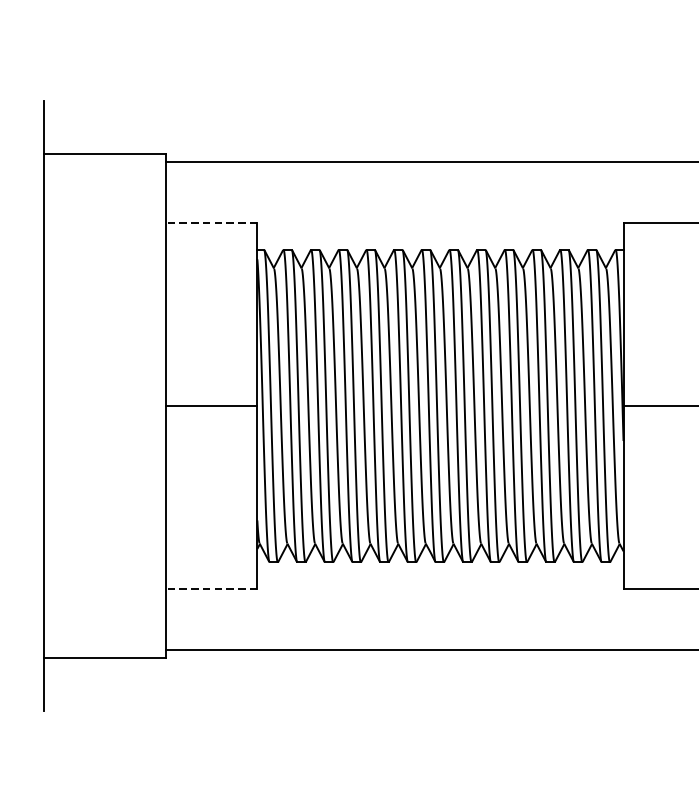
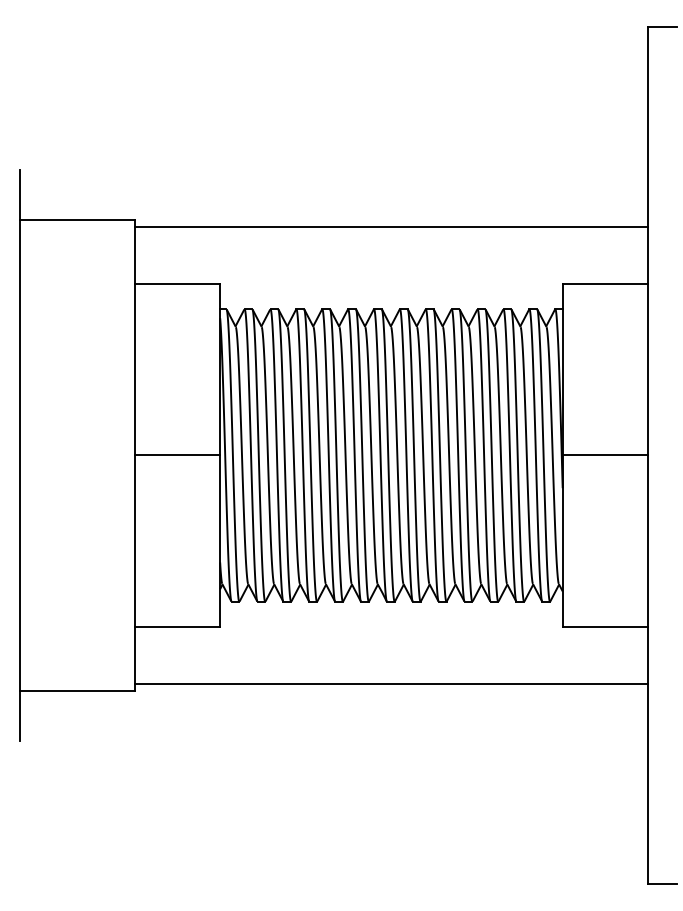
line: (211, 223) -> (177, 284), dashed -> solid
line: (211, 588) -> (177, 626), dashed -> solid

